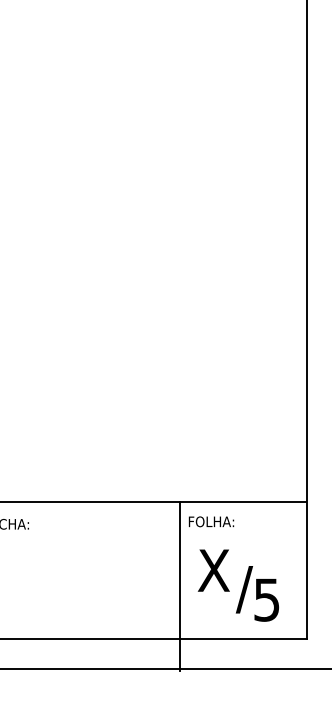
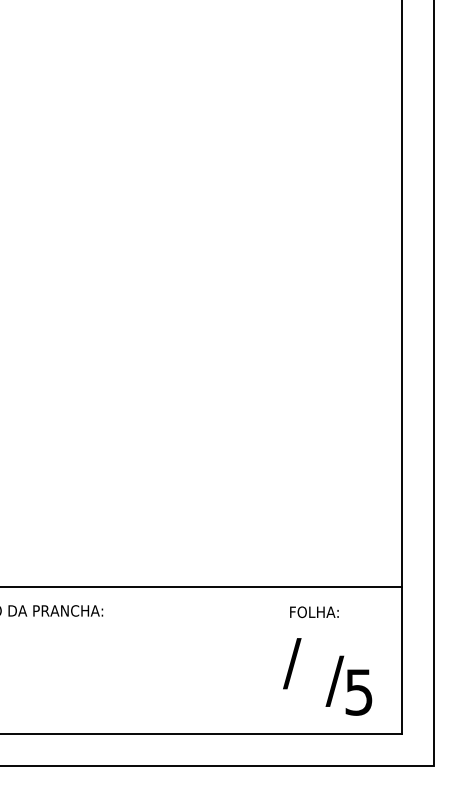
text: (211, 522) -> (314, 612), moved
text: (213, 573) -> (301, 663), X -> /
line: (179, 586) -> (265, 677), removed

